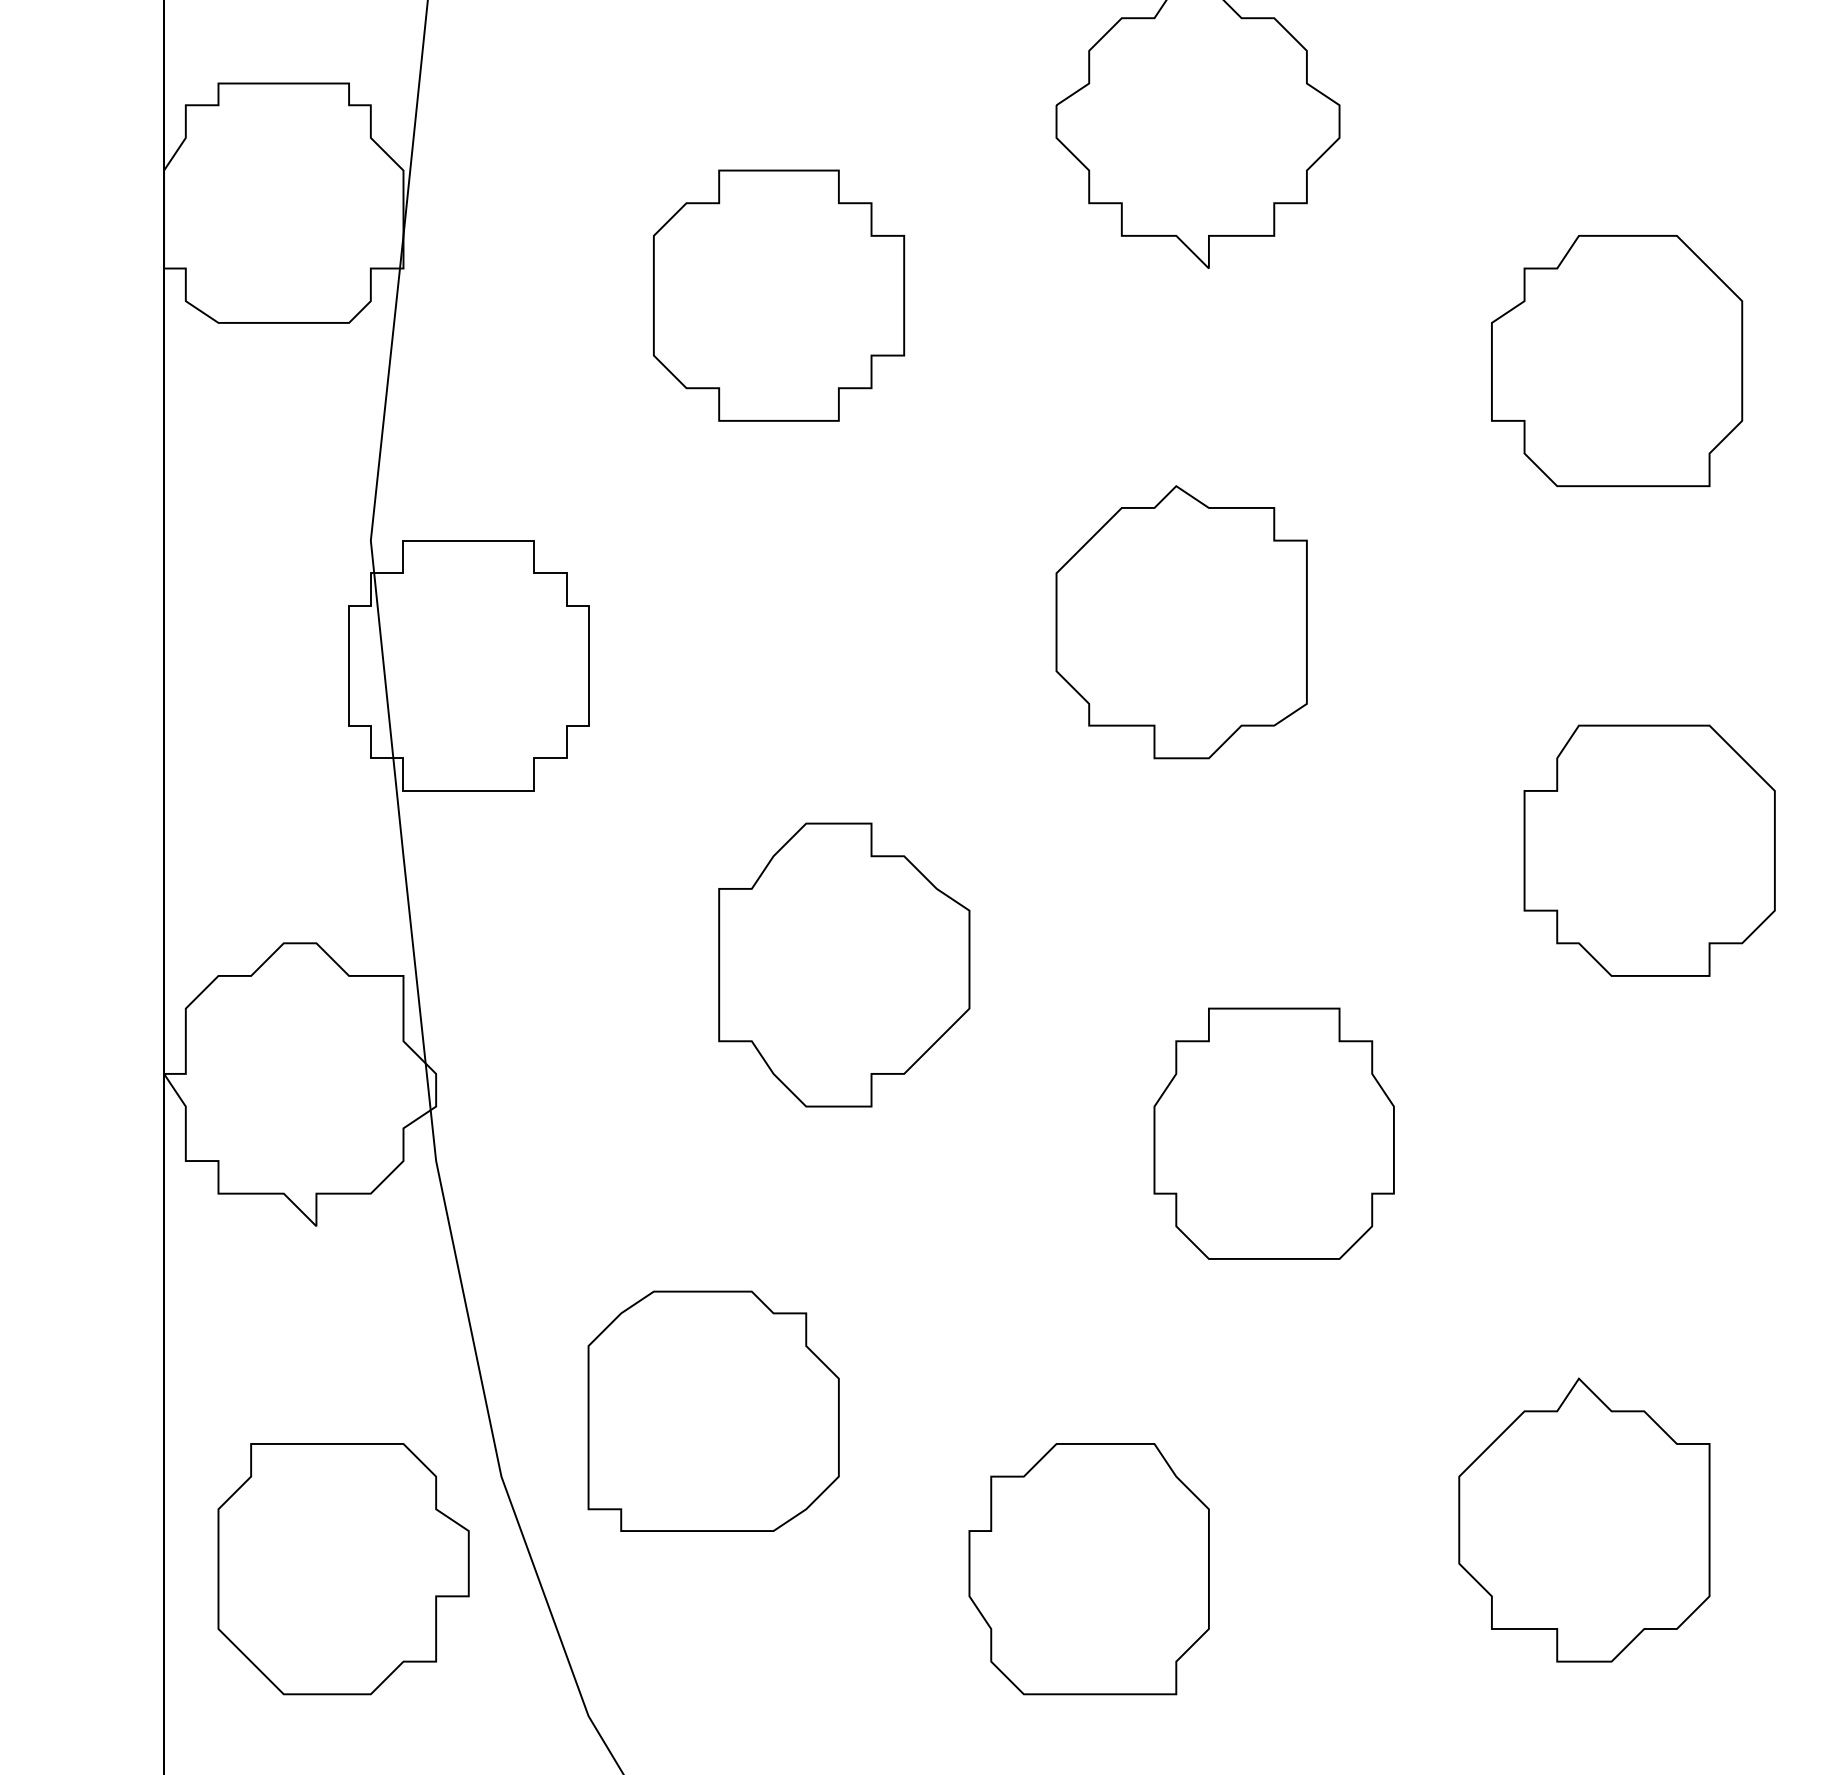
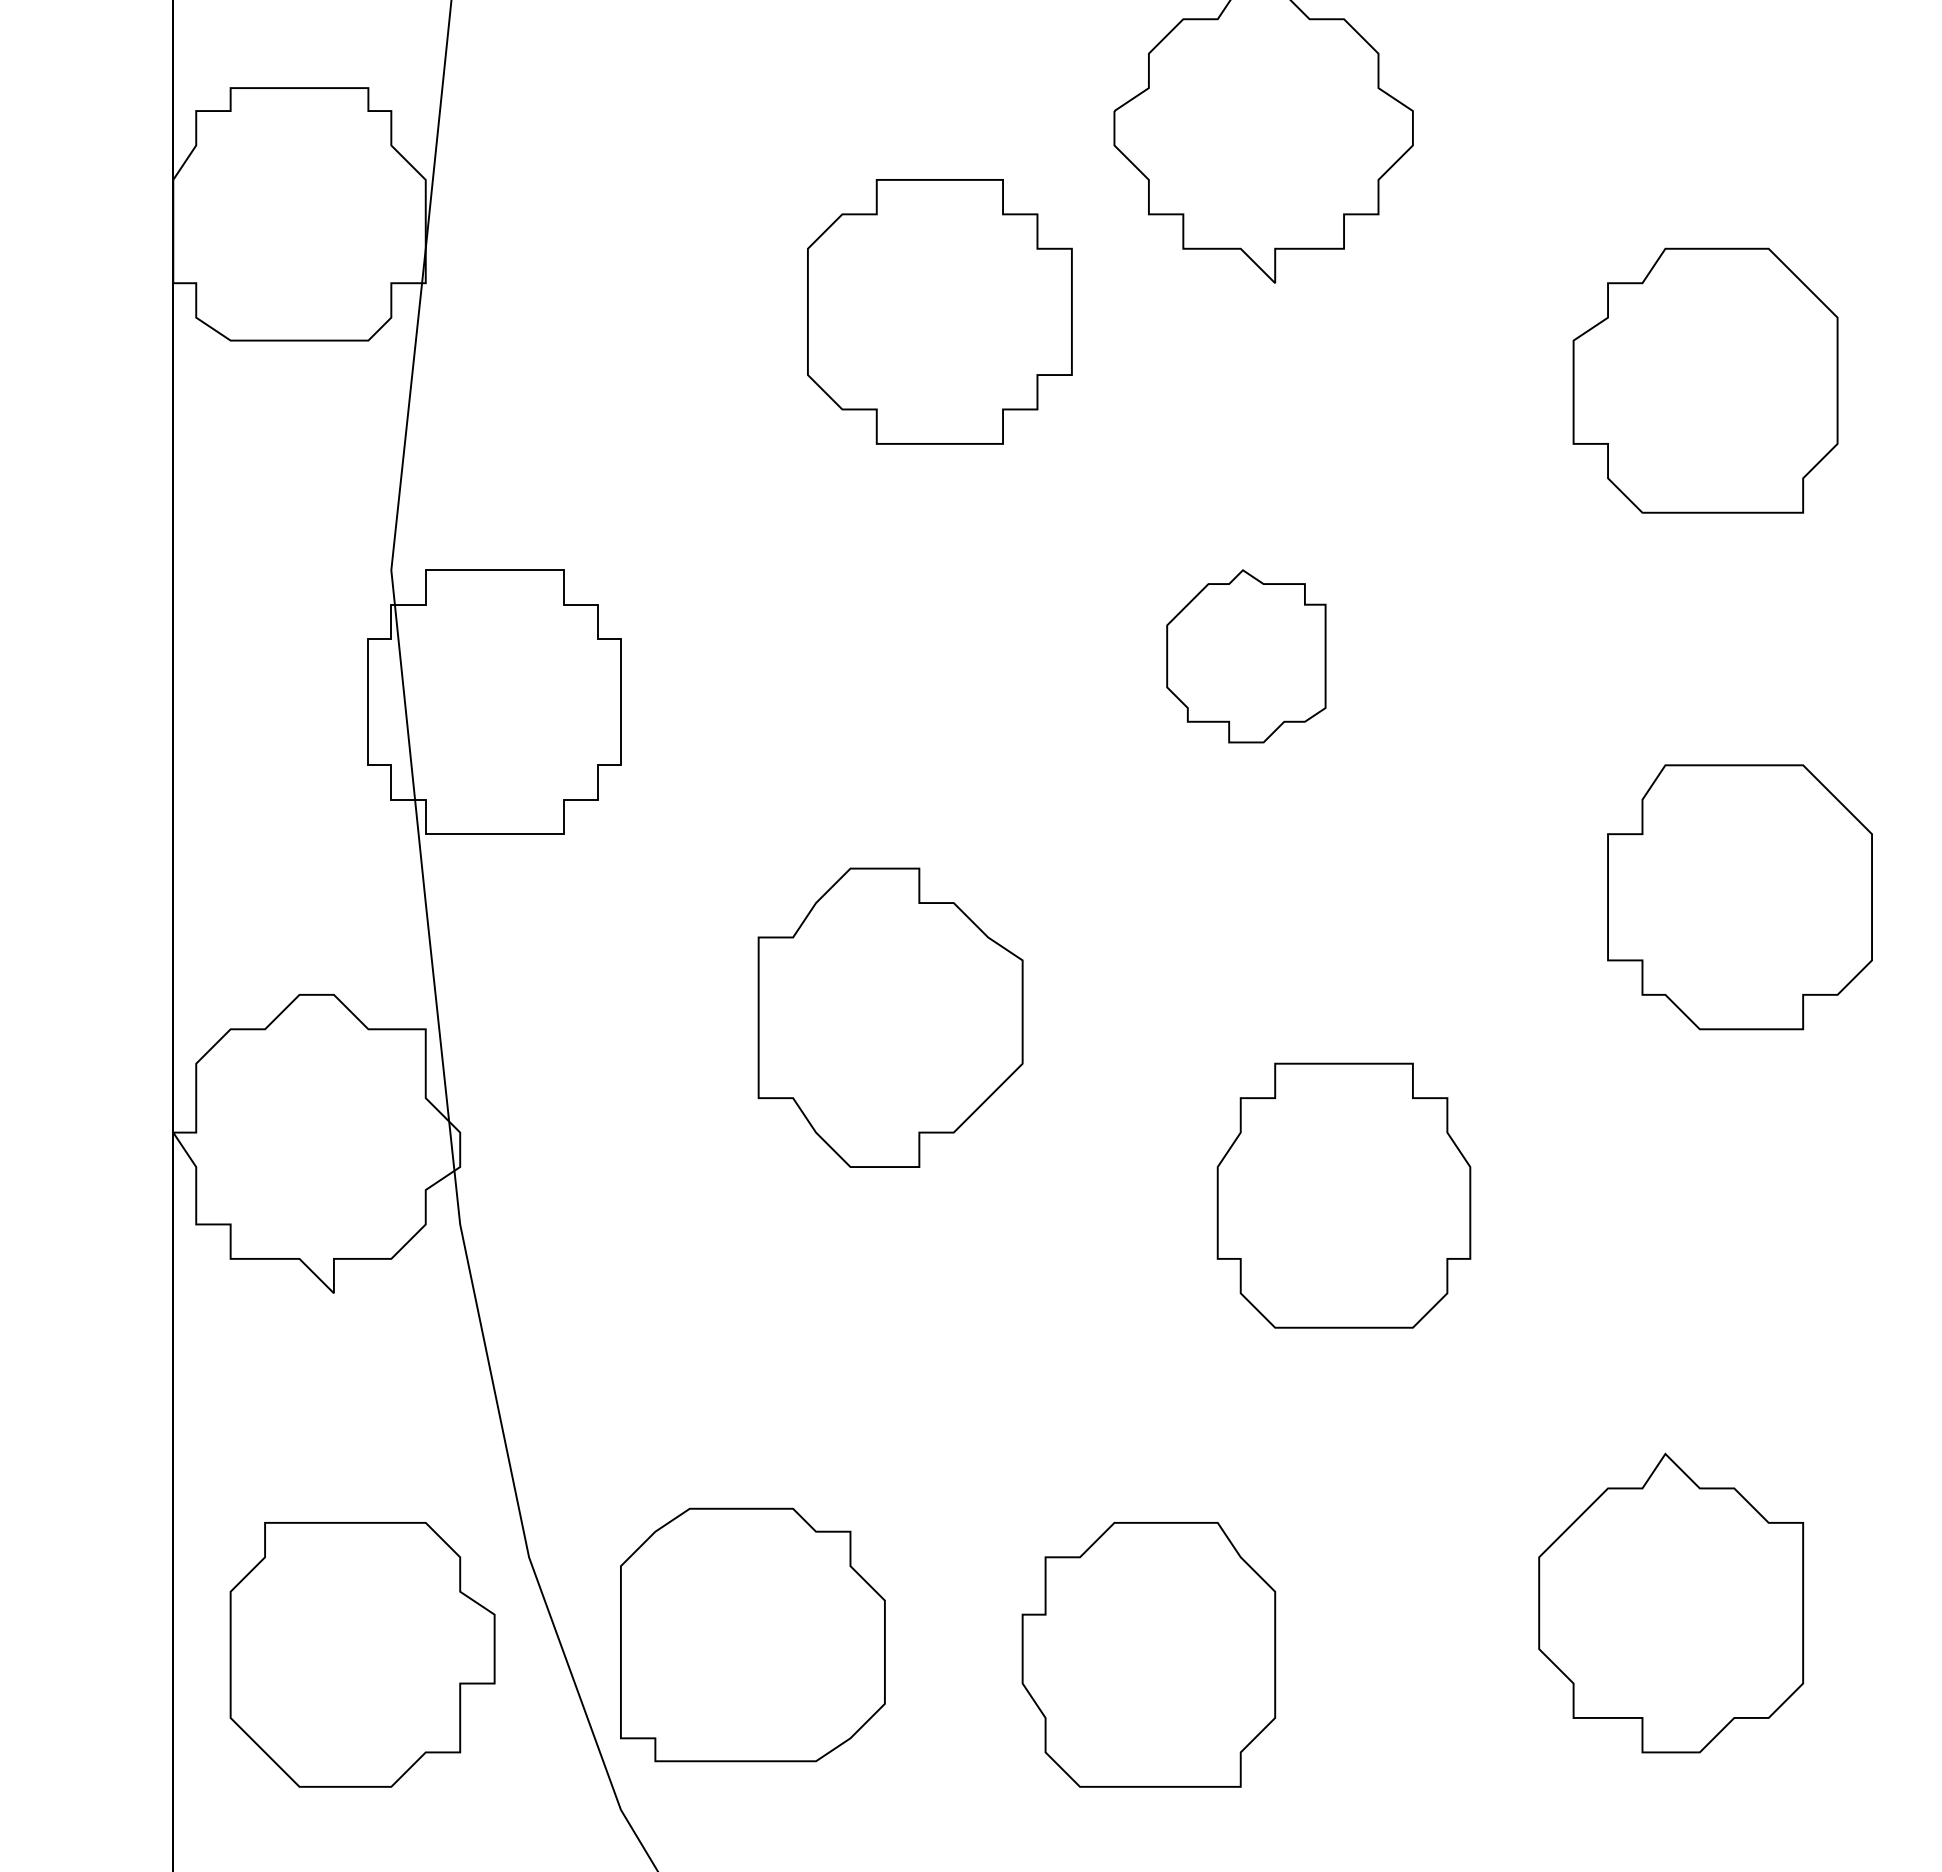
part: (779, 295) -> (940, 311), moved
part: (1181, 622) -> (1246, 656), size x0.6
part: (713, 1410) -> (752, 1634), moved

